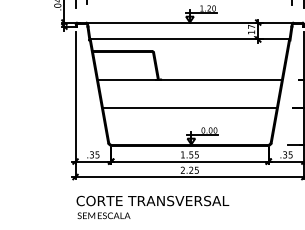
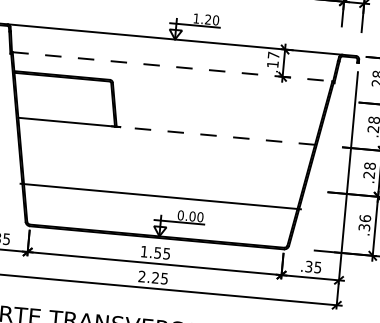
line: (190, 39) -> (173, 66), solid -> dashed
line: (221, 79) -> (217, 135), solid -> dashed
line: (189, 107) -> (160, 195), moved

